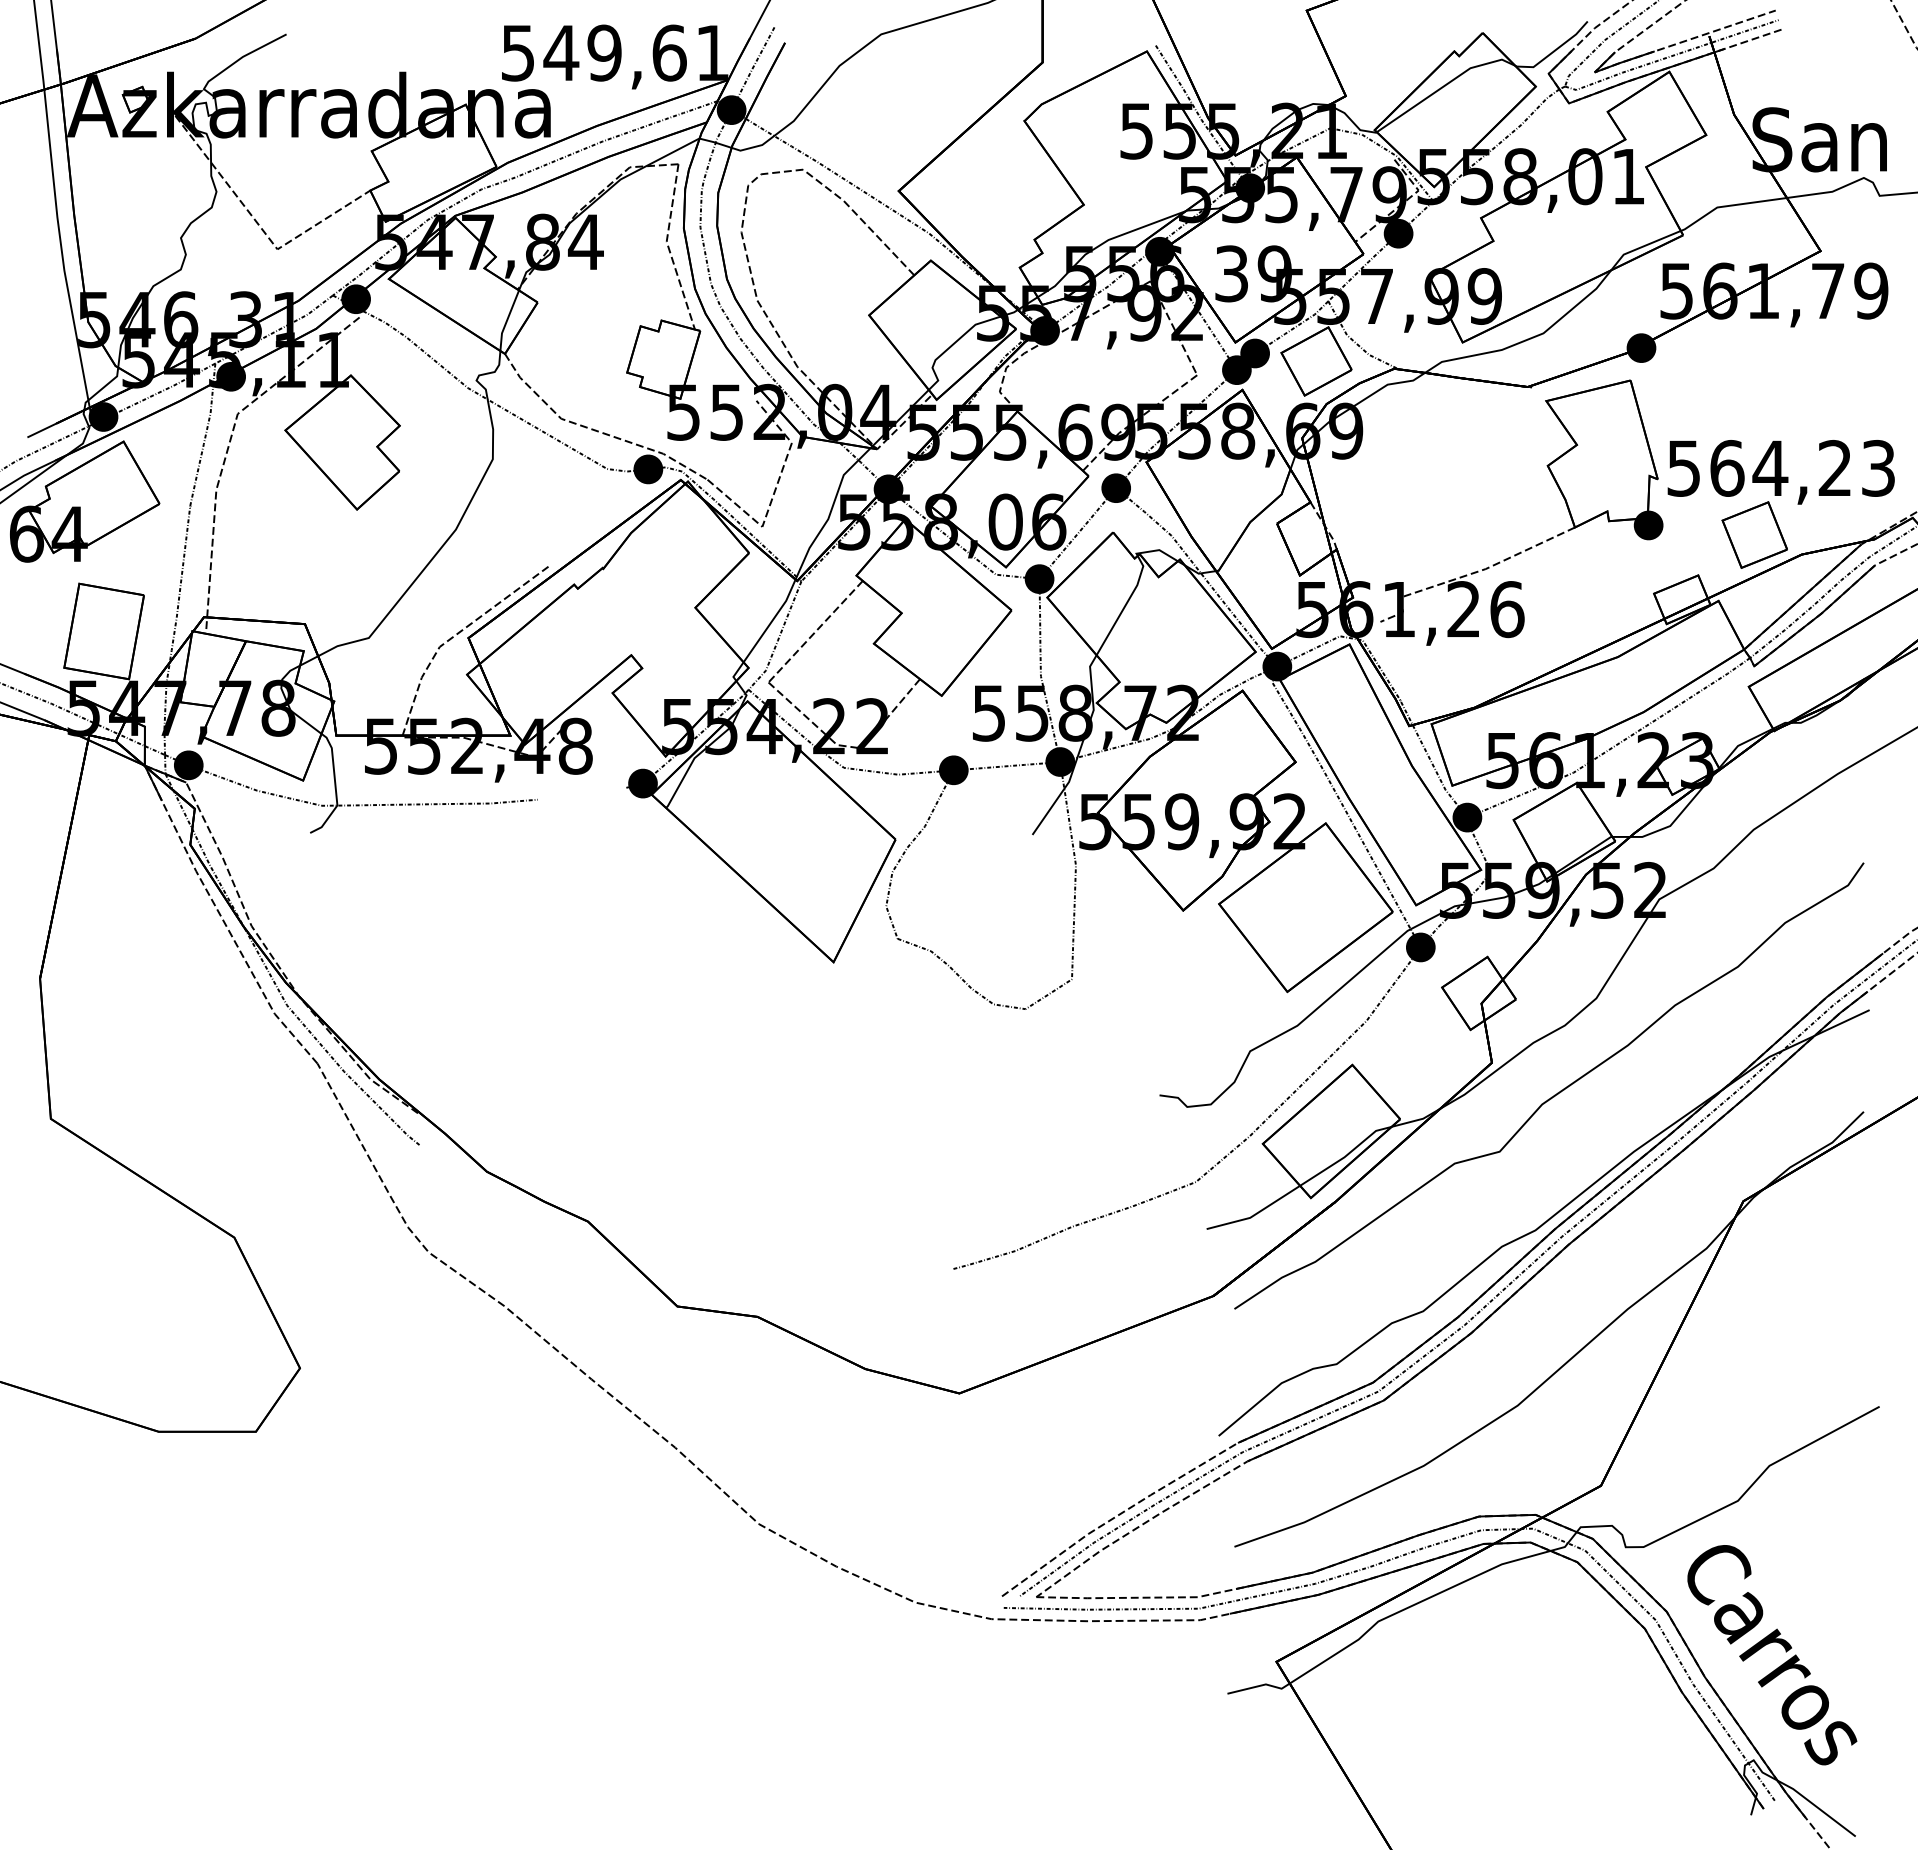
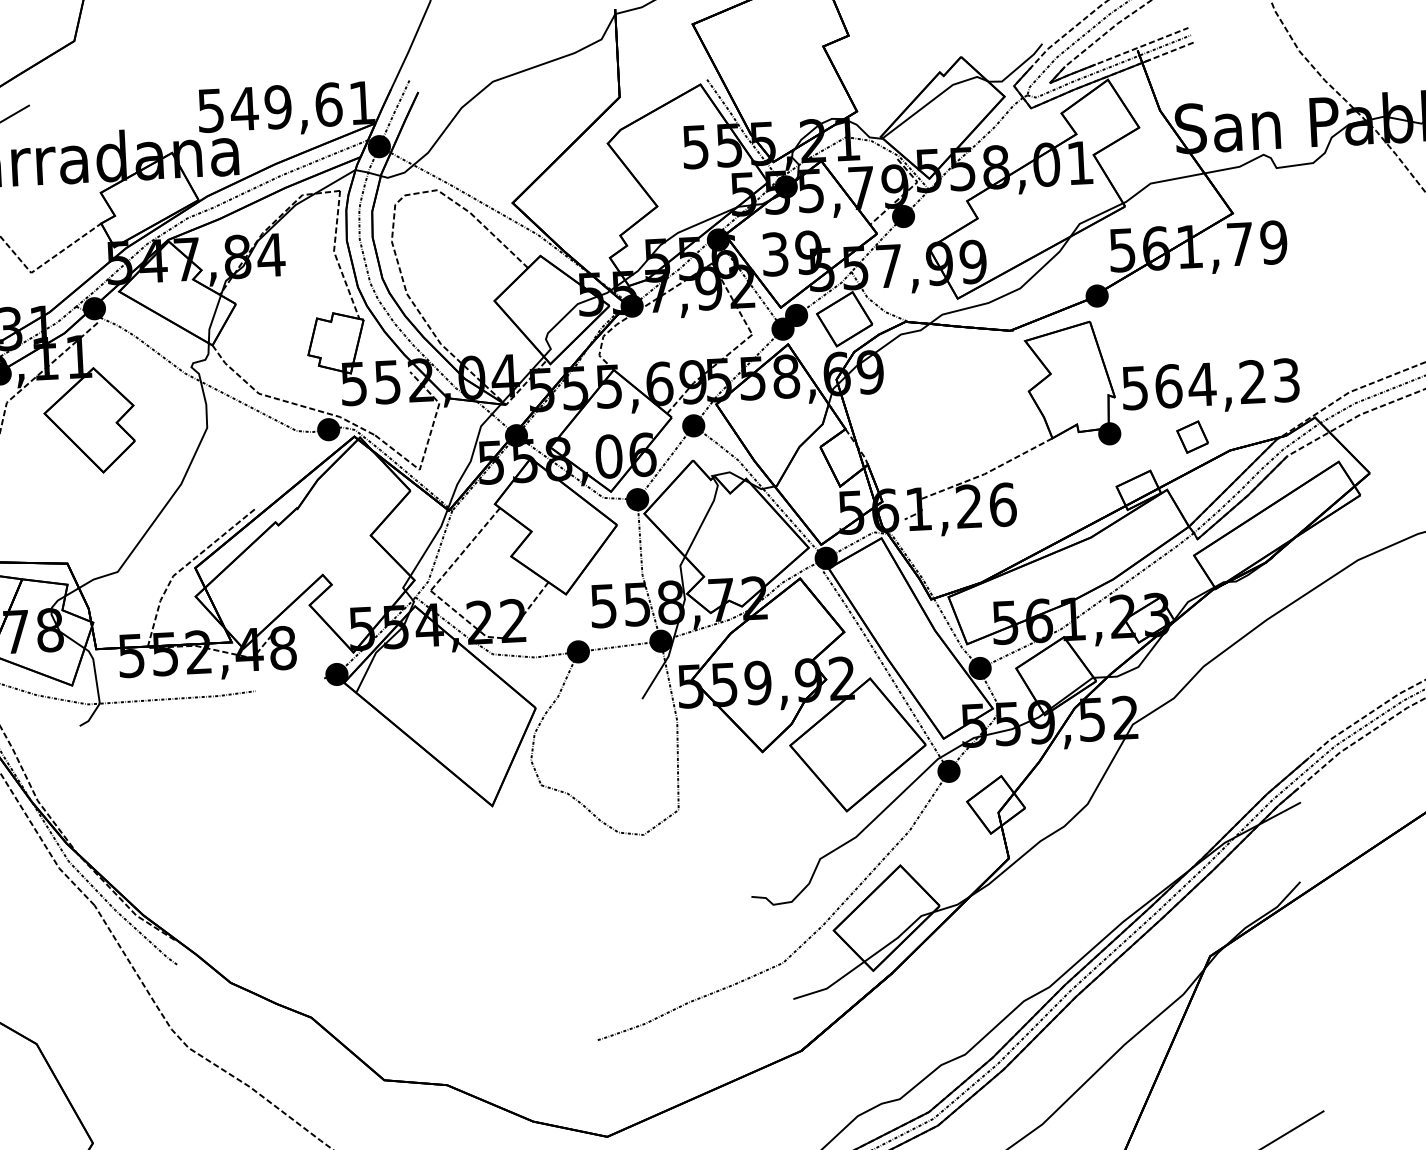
part: (1754, 534) -> (1192, 436), size x0.6
curve: (1554, 1094) -> (1058, 880), removed

